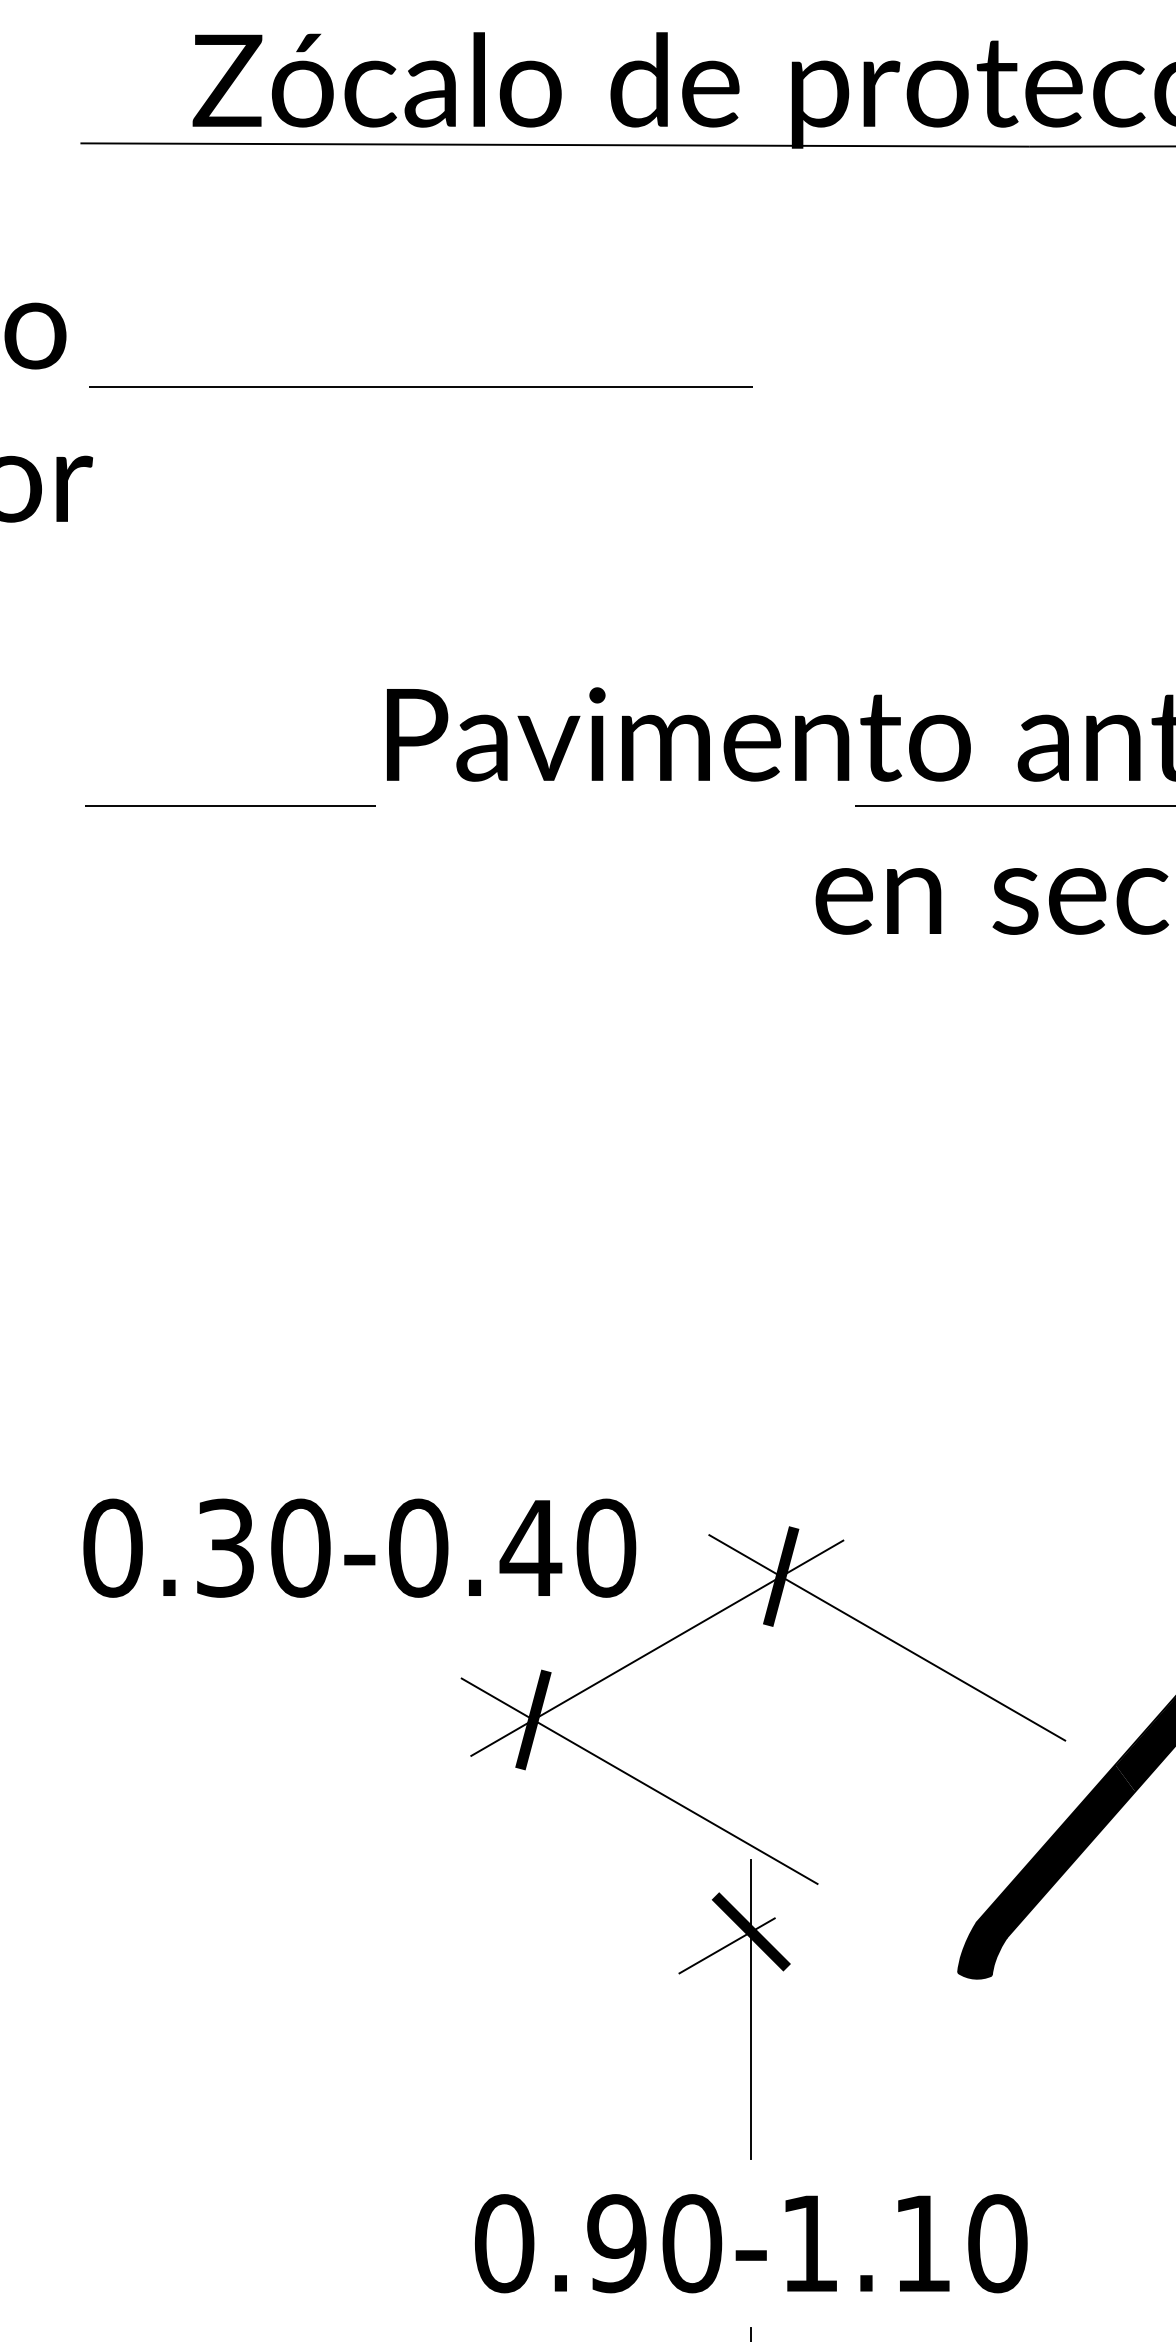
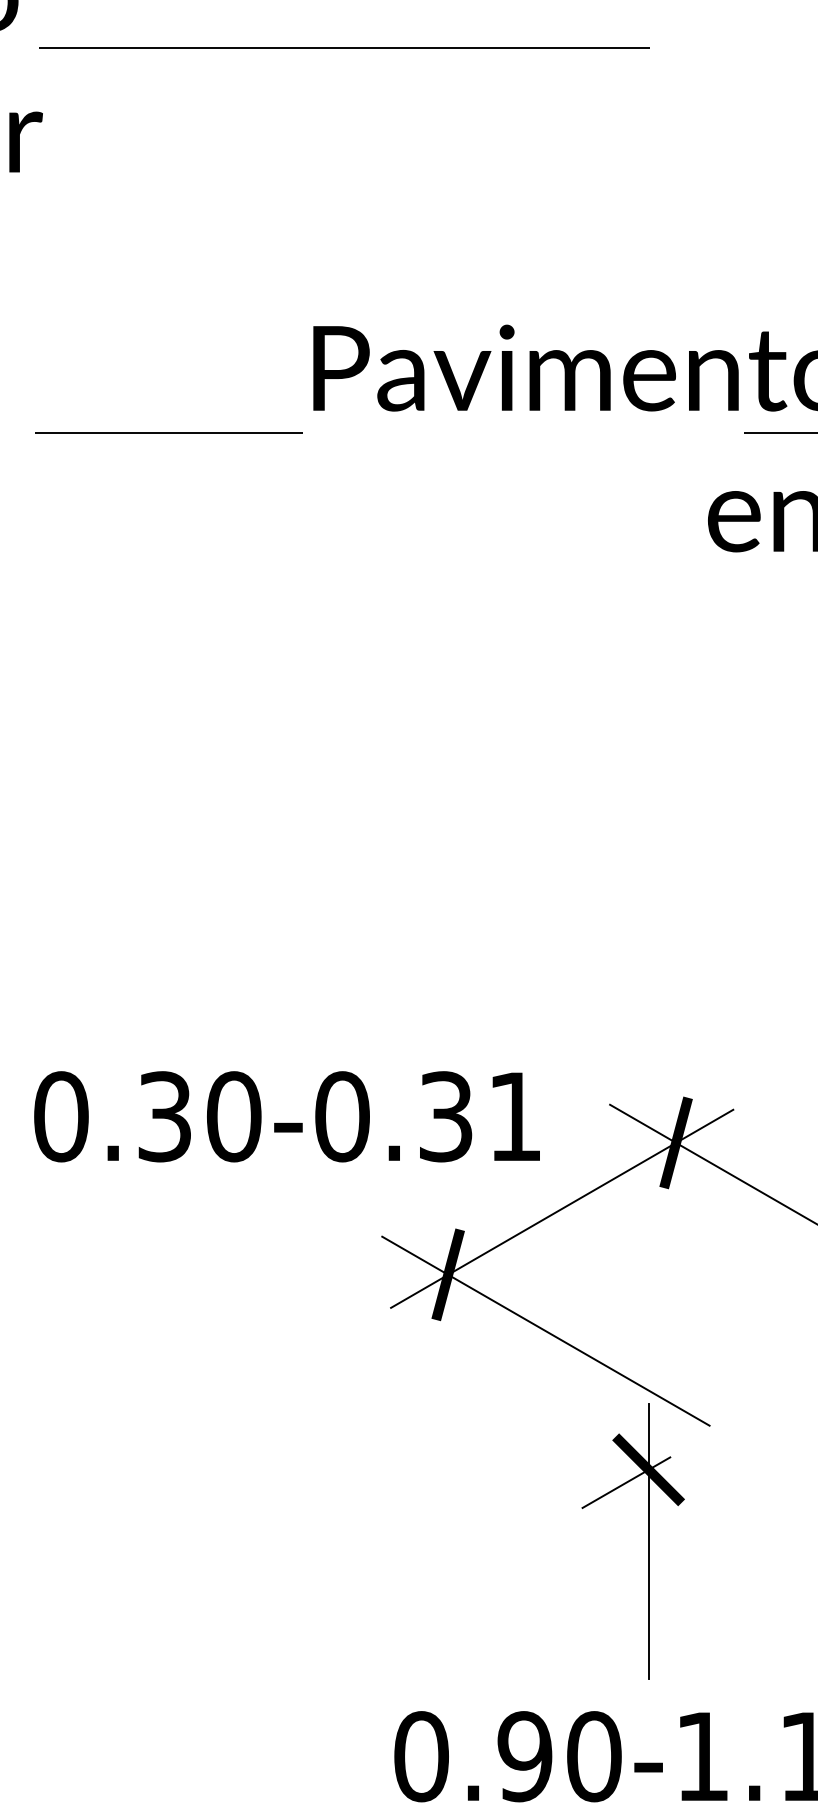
text: (567, 1547) -> (479, 1116), 0.30-0.40 -> 0.30-0.31

